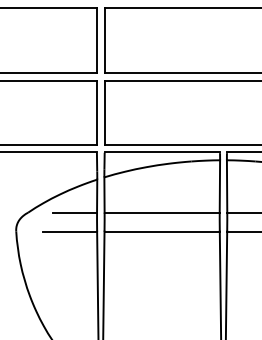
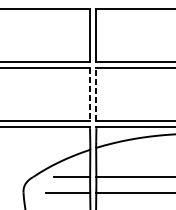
line: (104, 112) -> (96, 94), solid -> dashed
line: (97, 113) -> (90, 95), solid -> dashed

